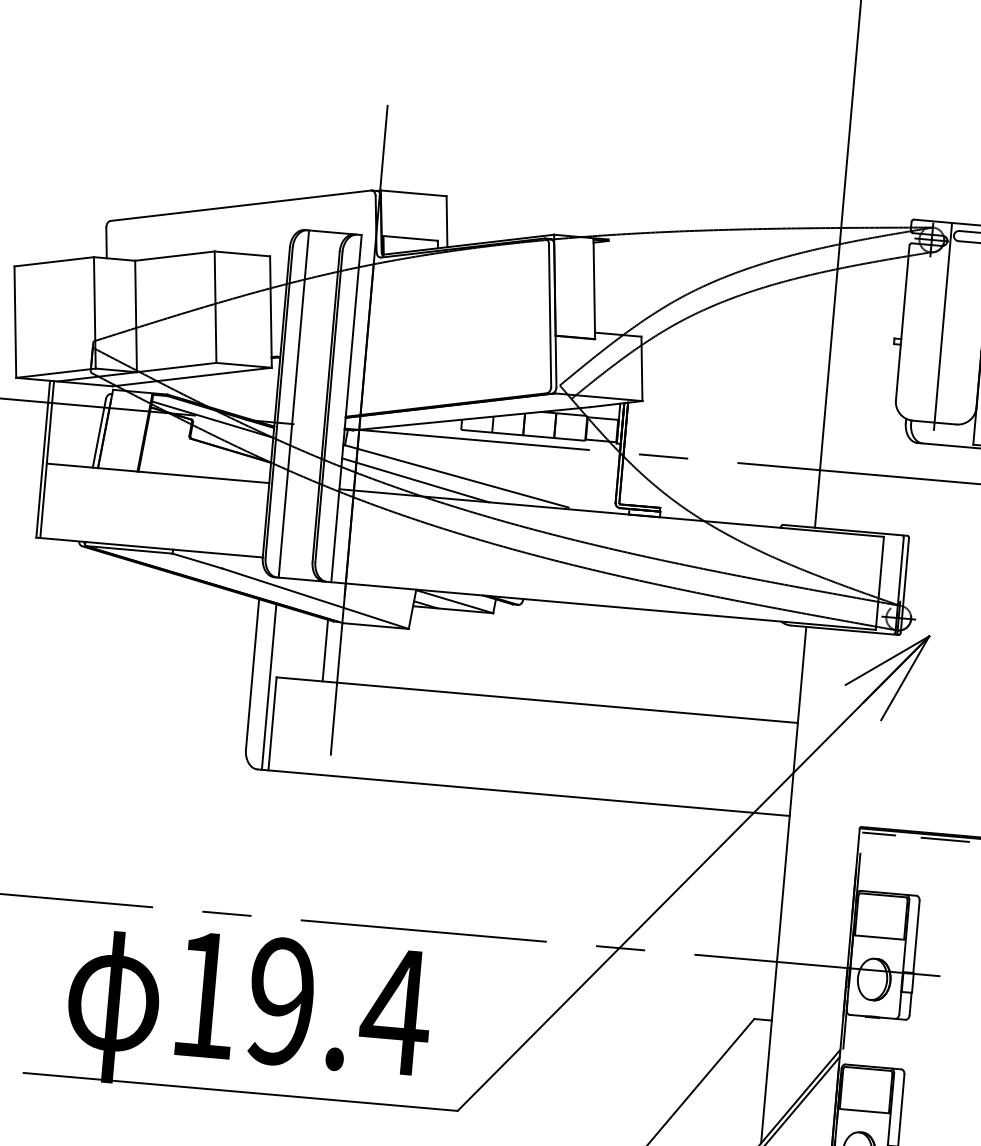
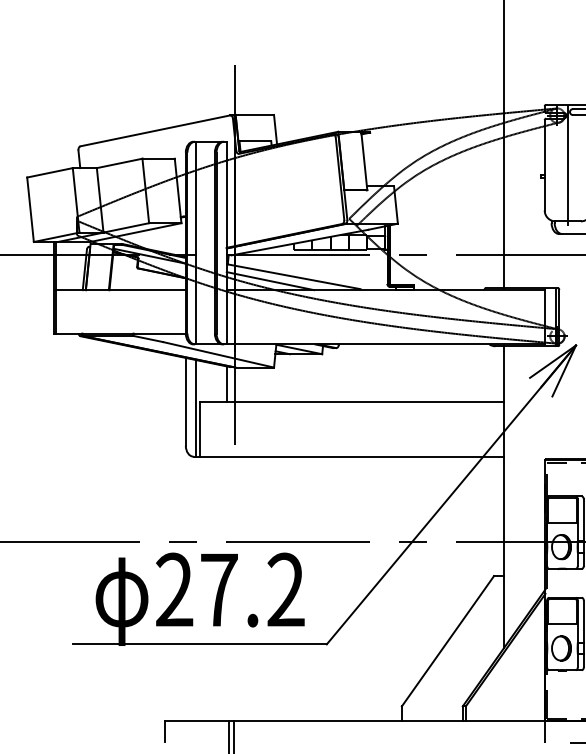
text: (302, 1002) -> (231, 589), 19.4 -> 27.2

